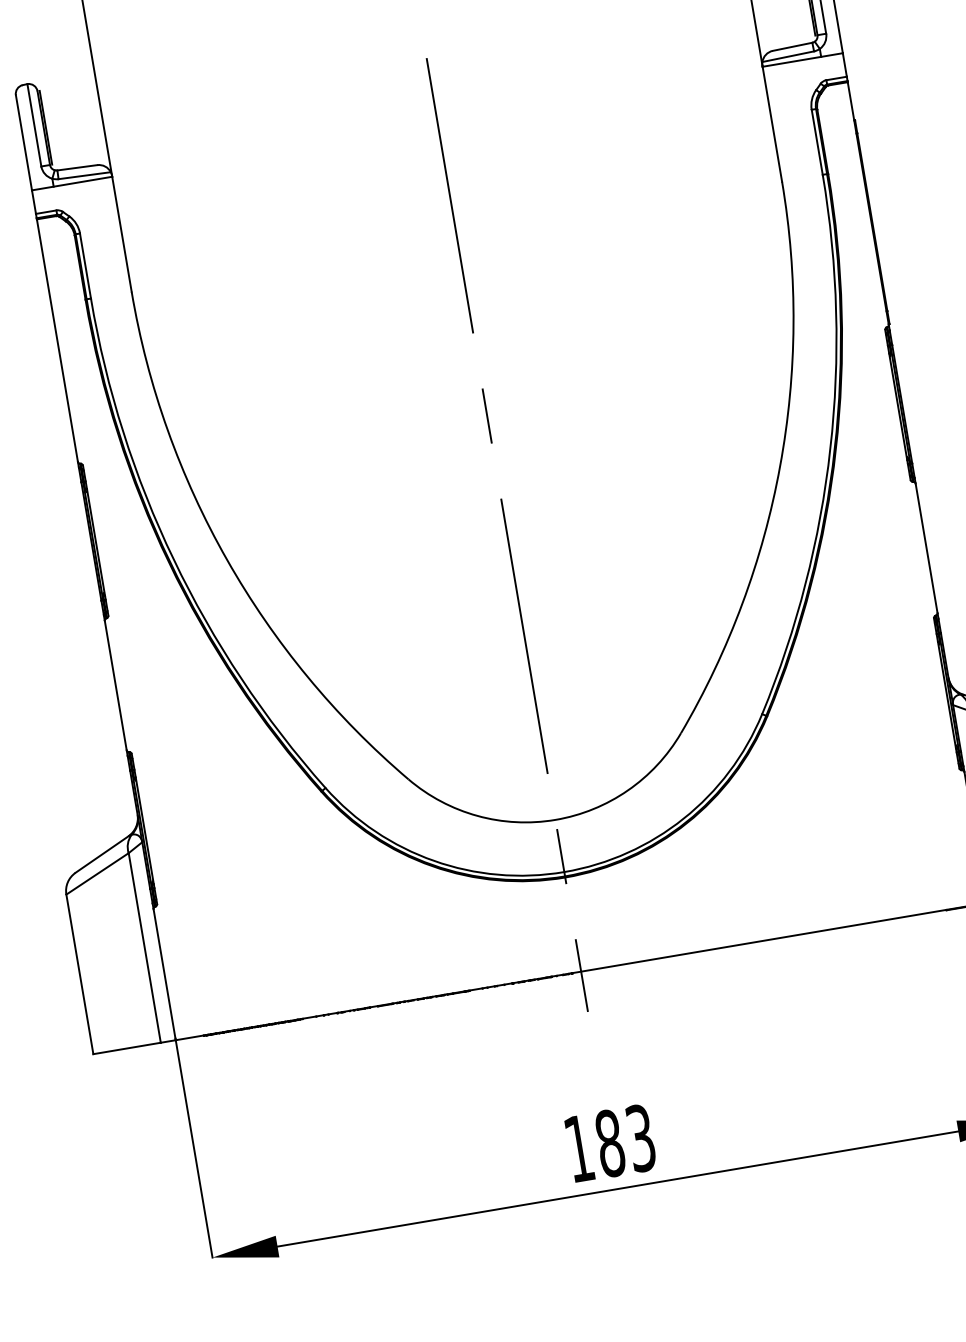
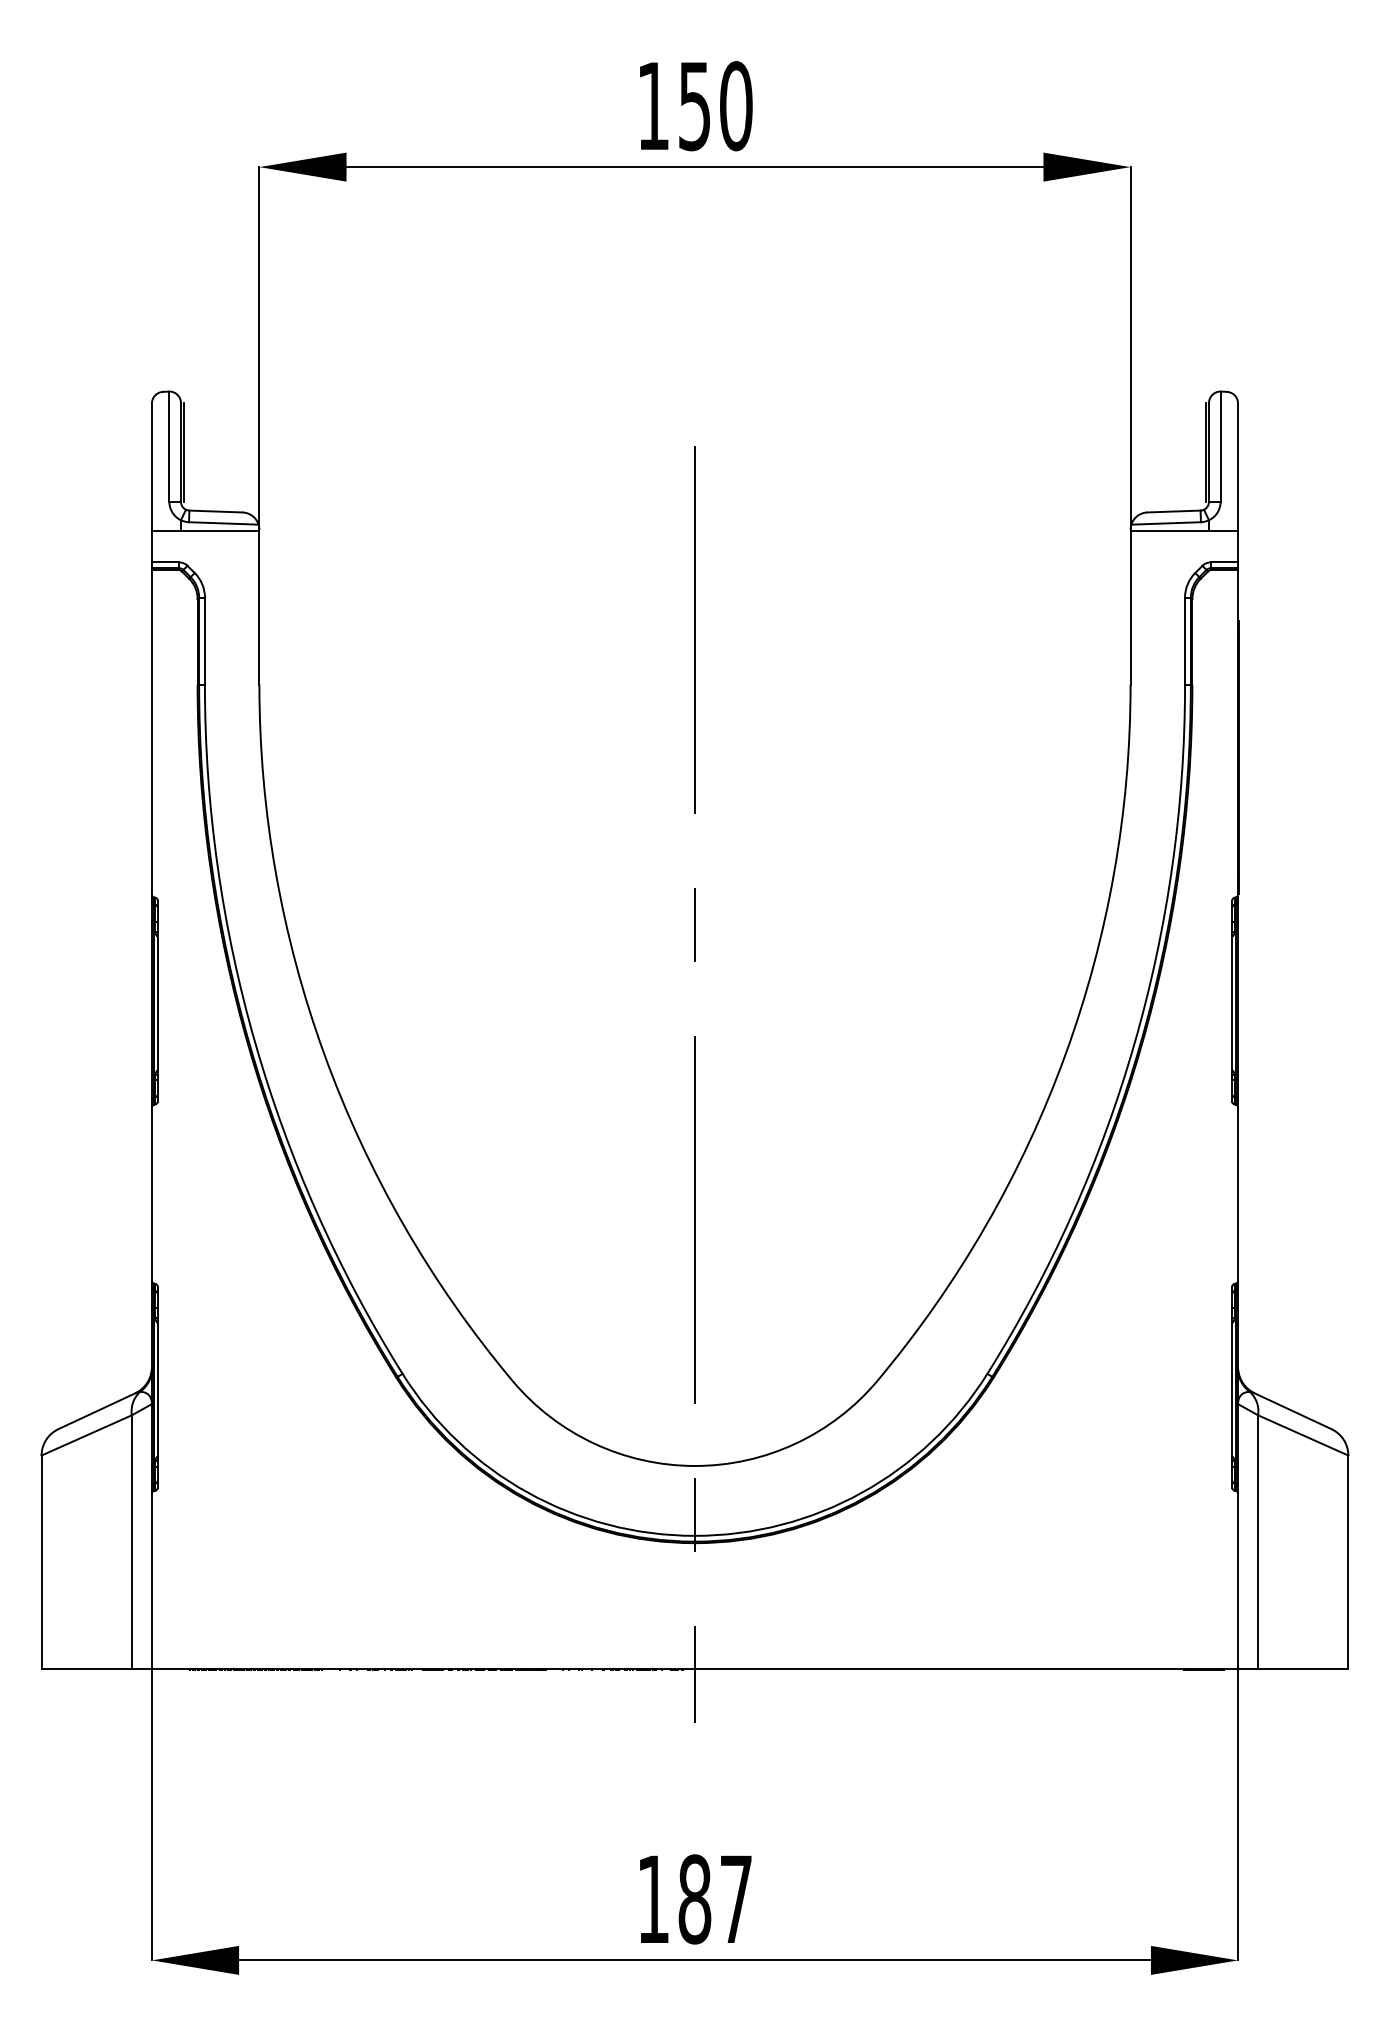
text: (640, 1138) -> (735, 1899), 183 -> 187

